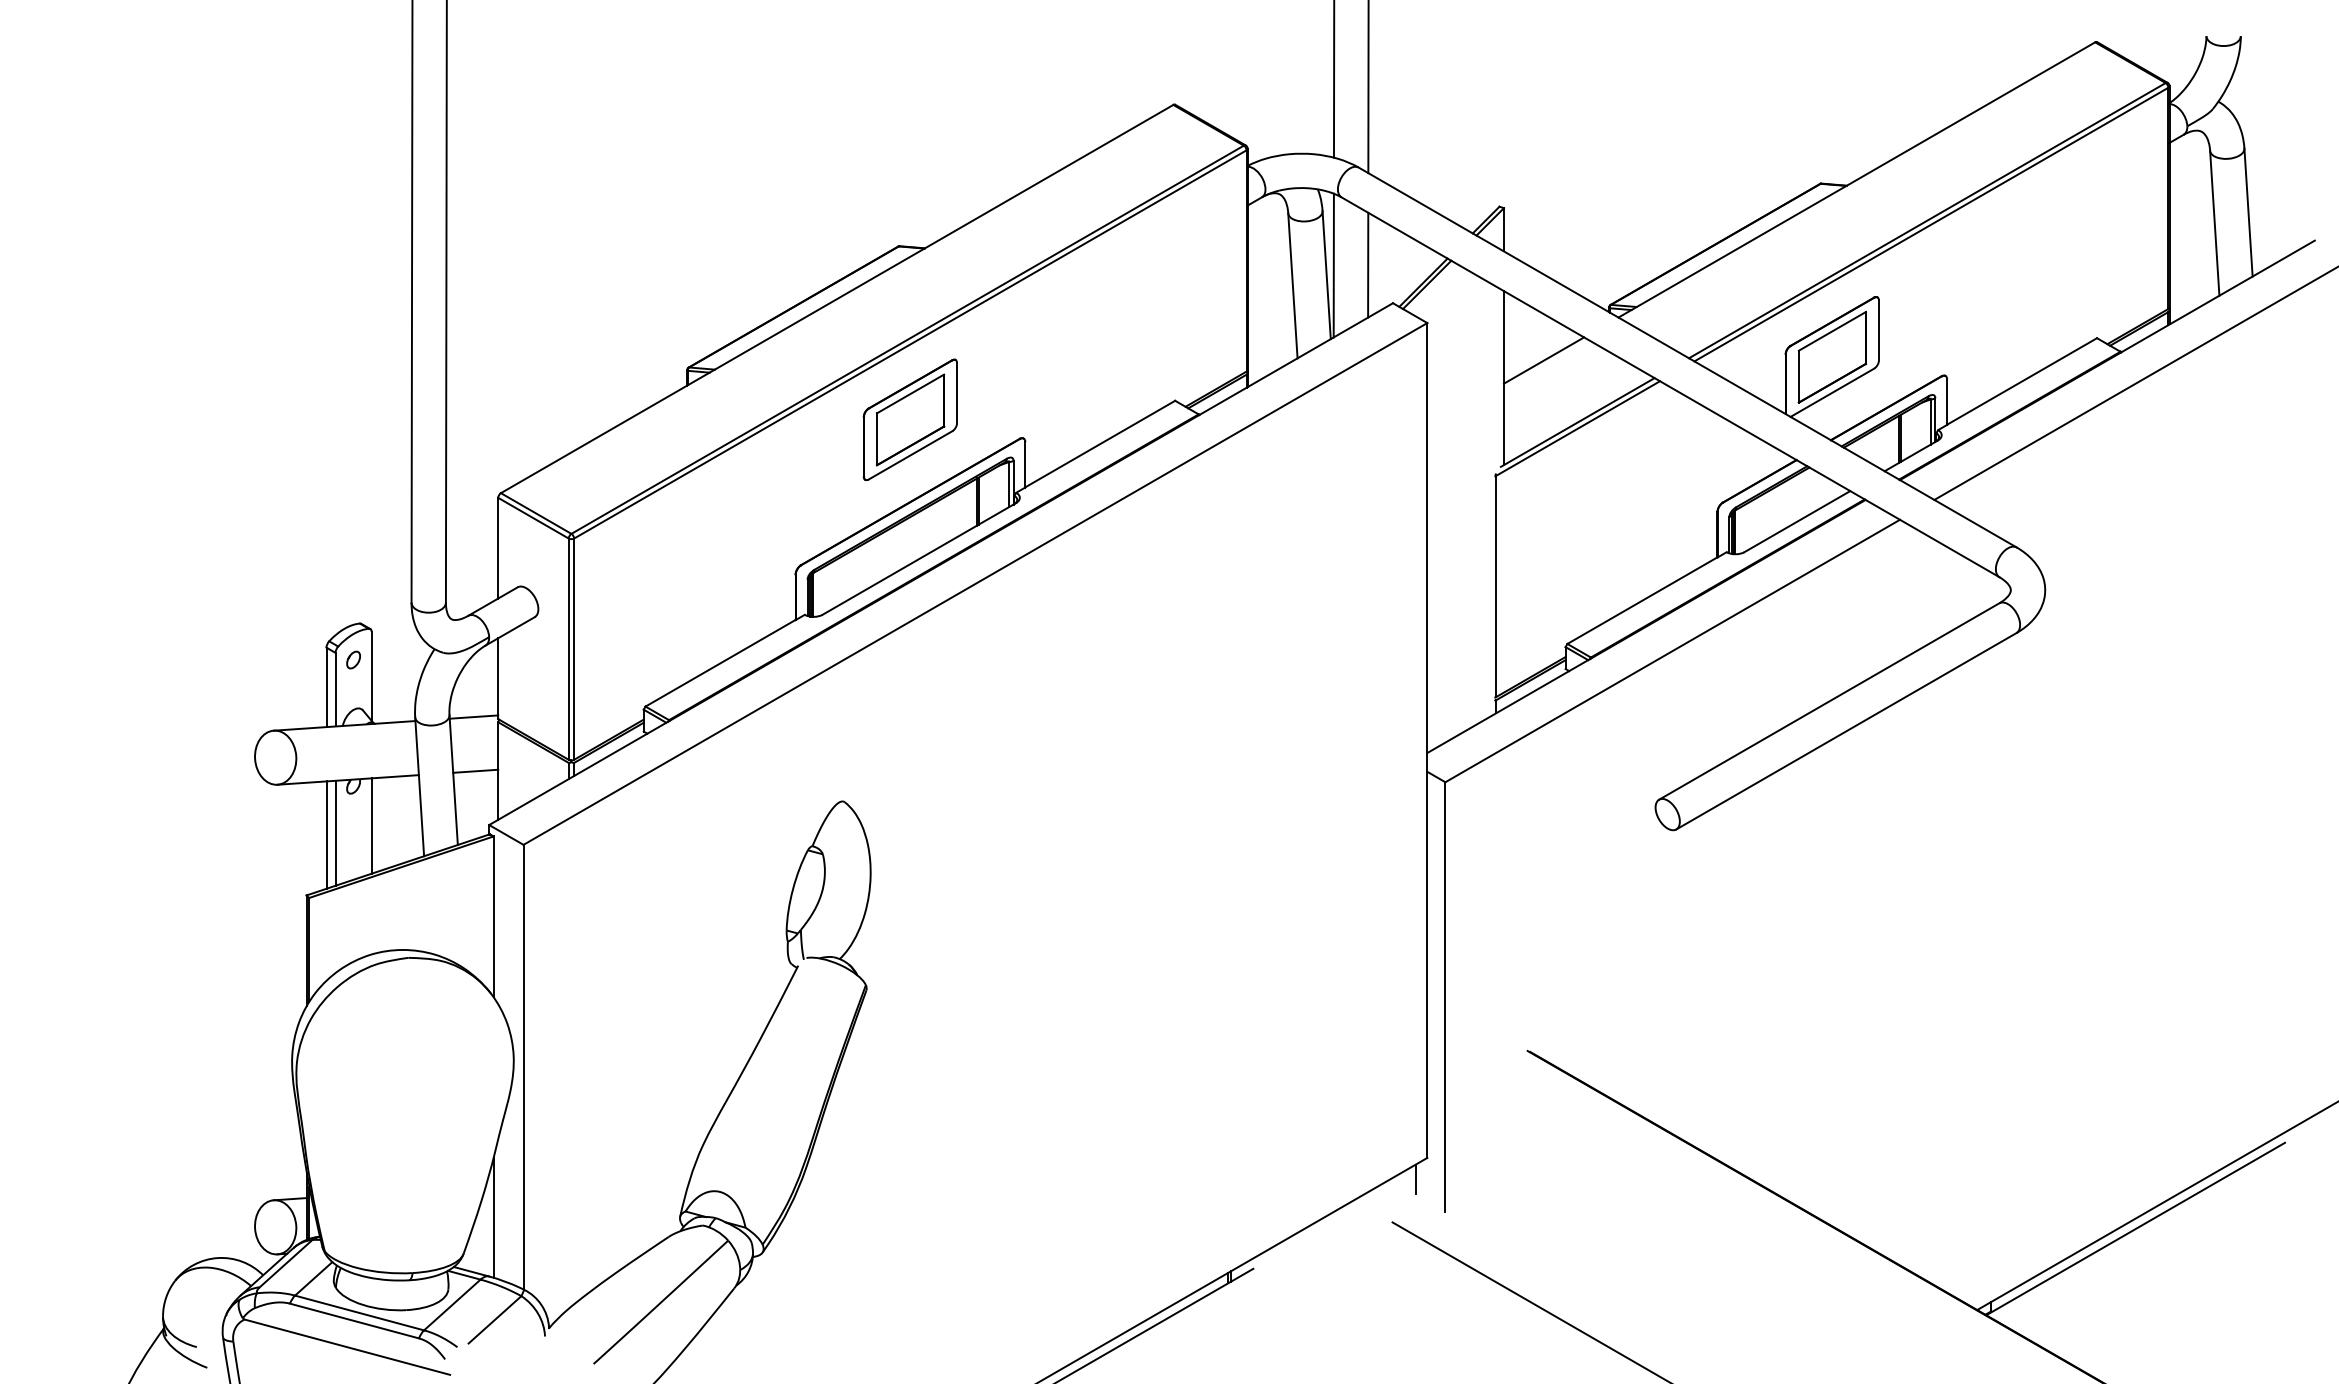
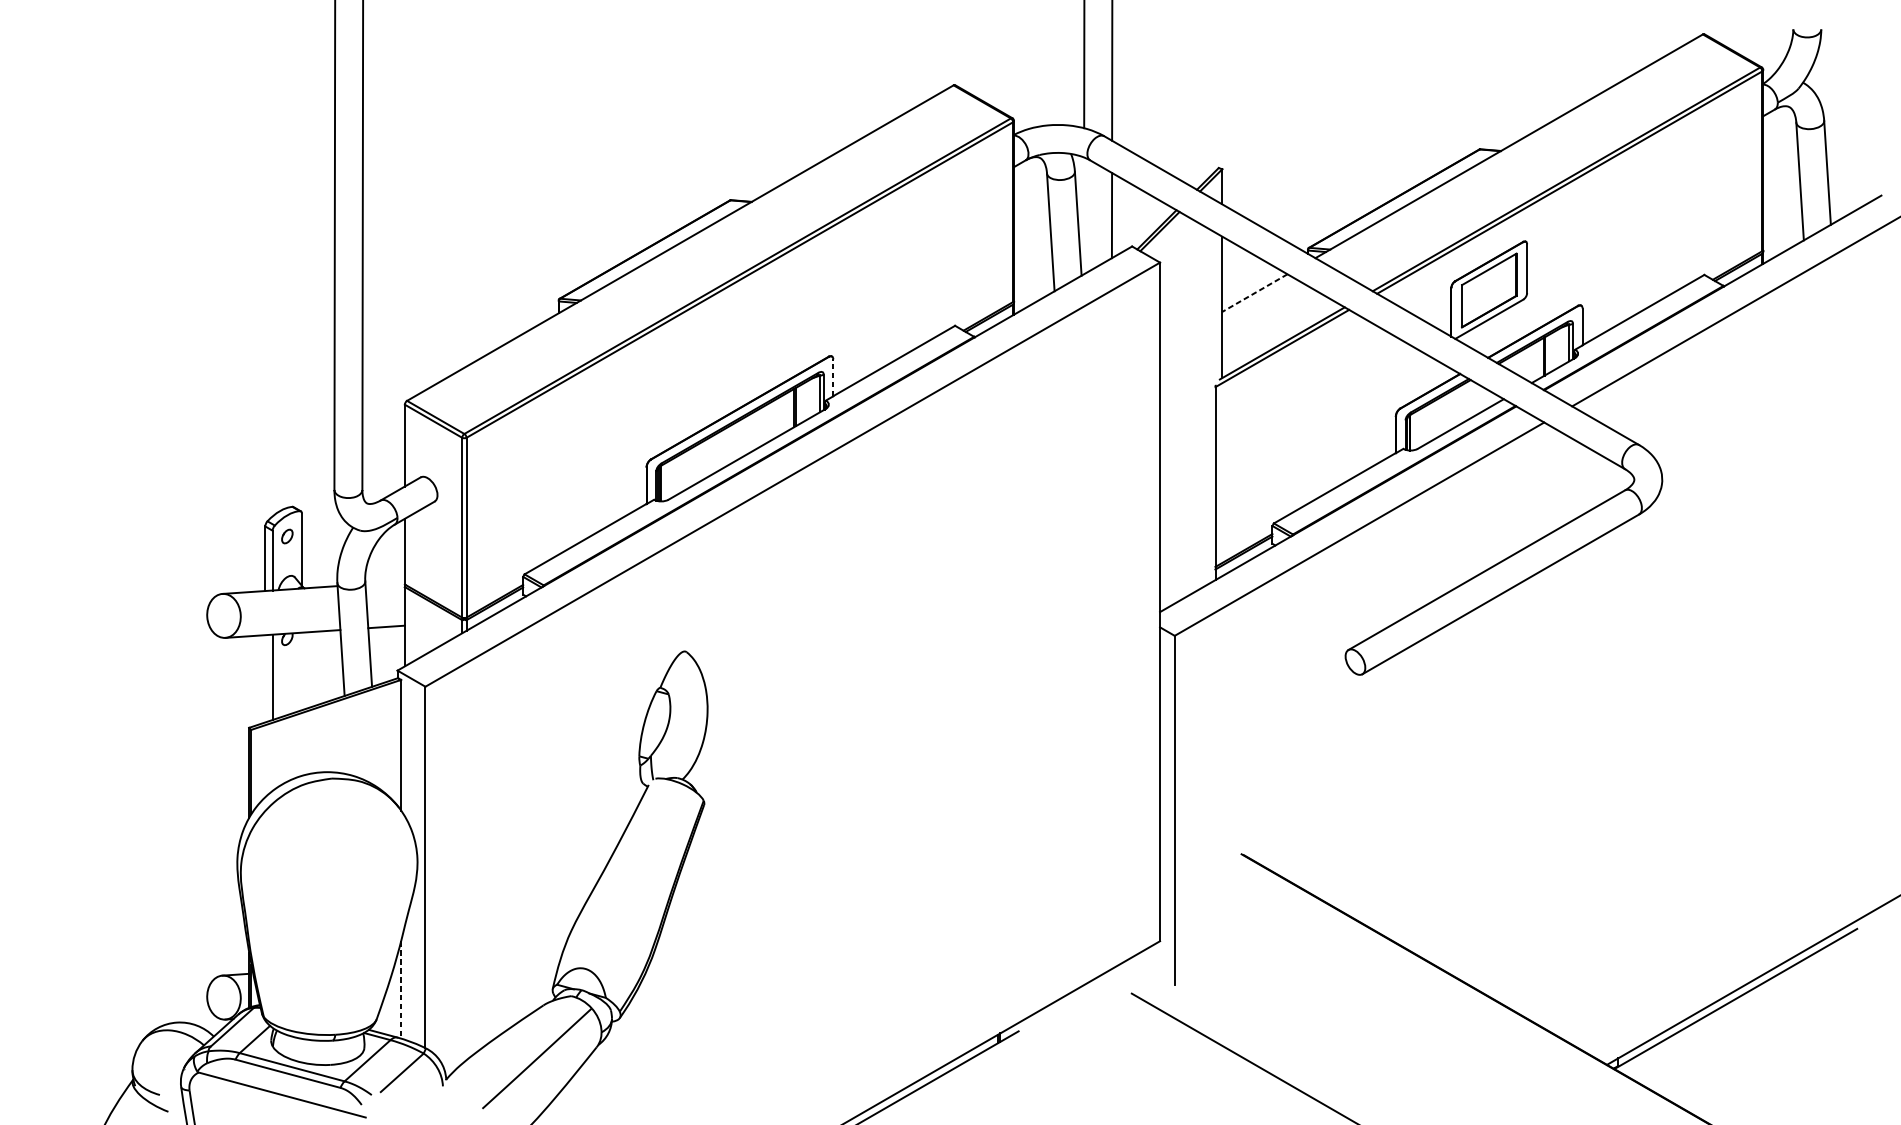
line: (1333, 265) -> (1083, 215), removed
line: (1543, 360) -> (1254, 293), solid -> dashed
part: (909, 419) -> (739, 341), removed
line: (1025, 464) -> (833, 377), solid -> dashed
line: (473, 716) -> (384, 582), removed
line: (371, 825) -> (301, 671), removed
line: (326, 834) -> (265, 678), removed
line: (1415, 1179) -> (1150, 958), removed
line: (493, 1217) -> (401, 989), solid -> dashed

